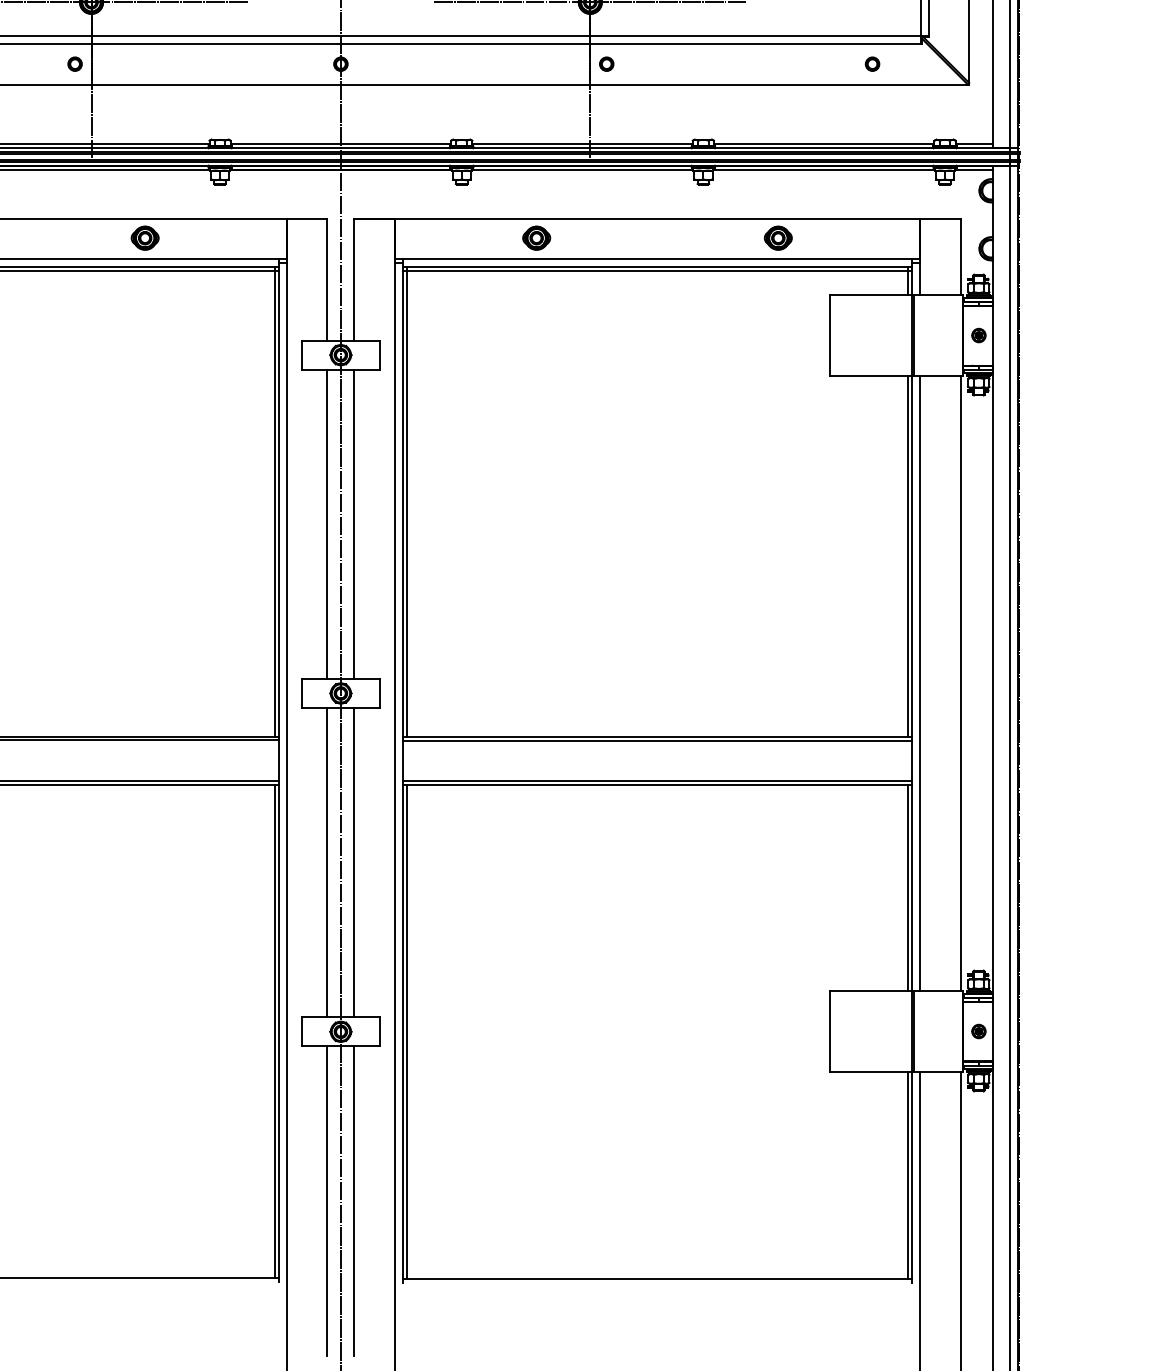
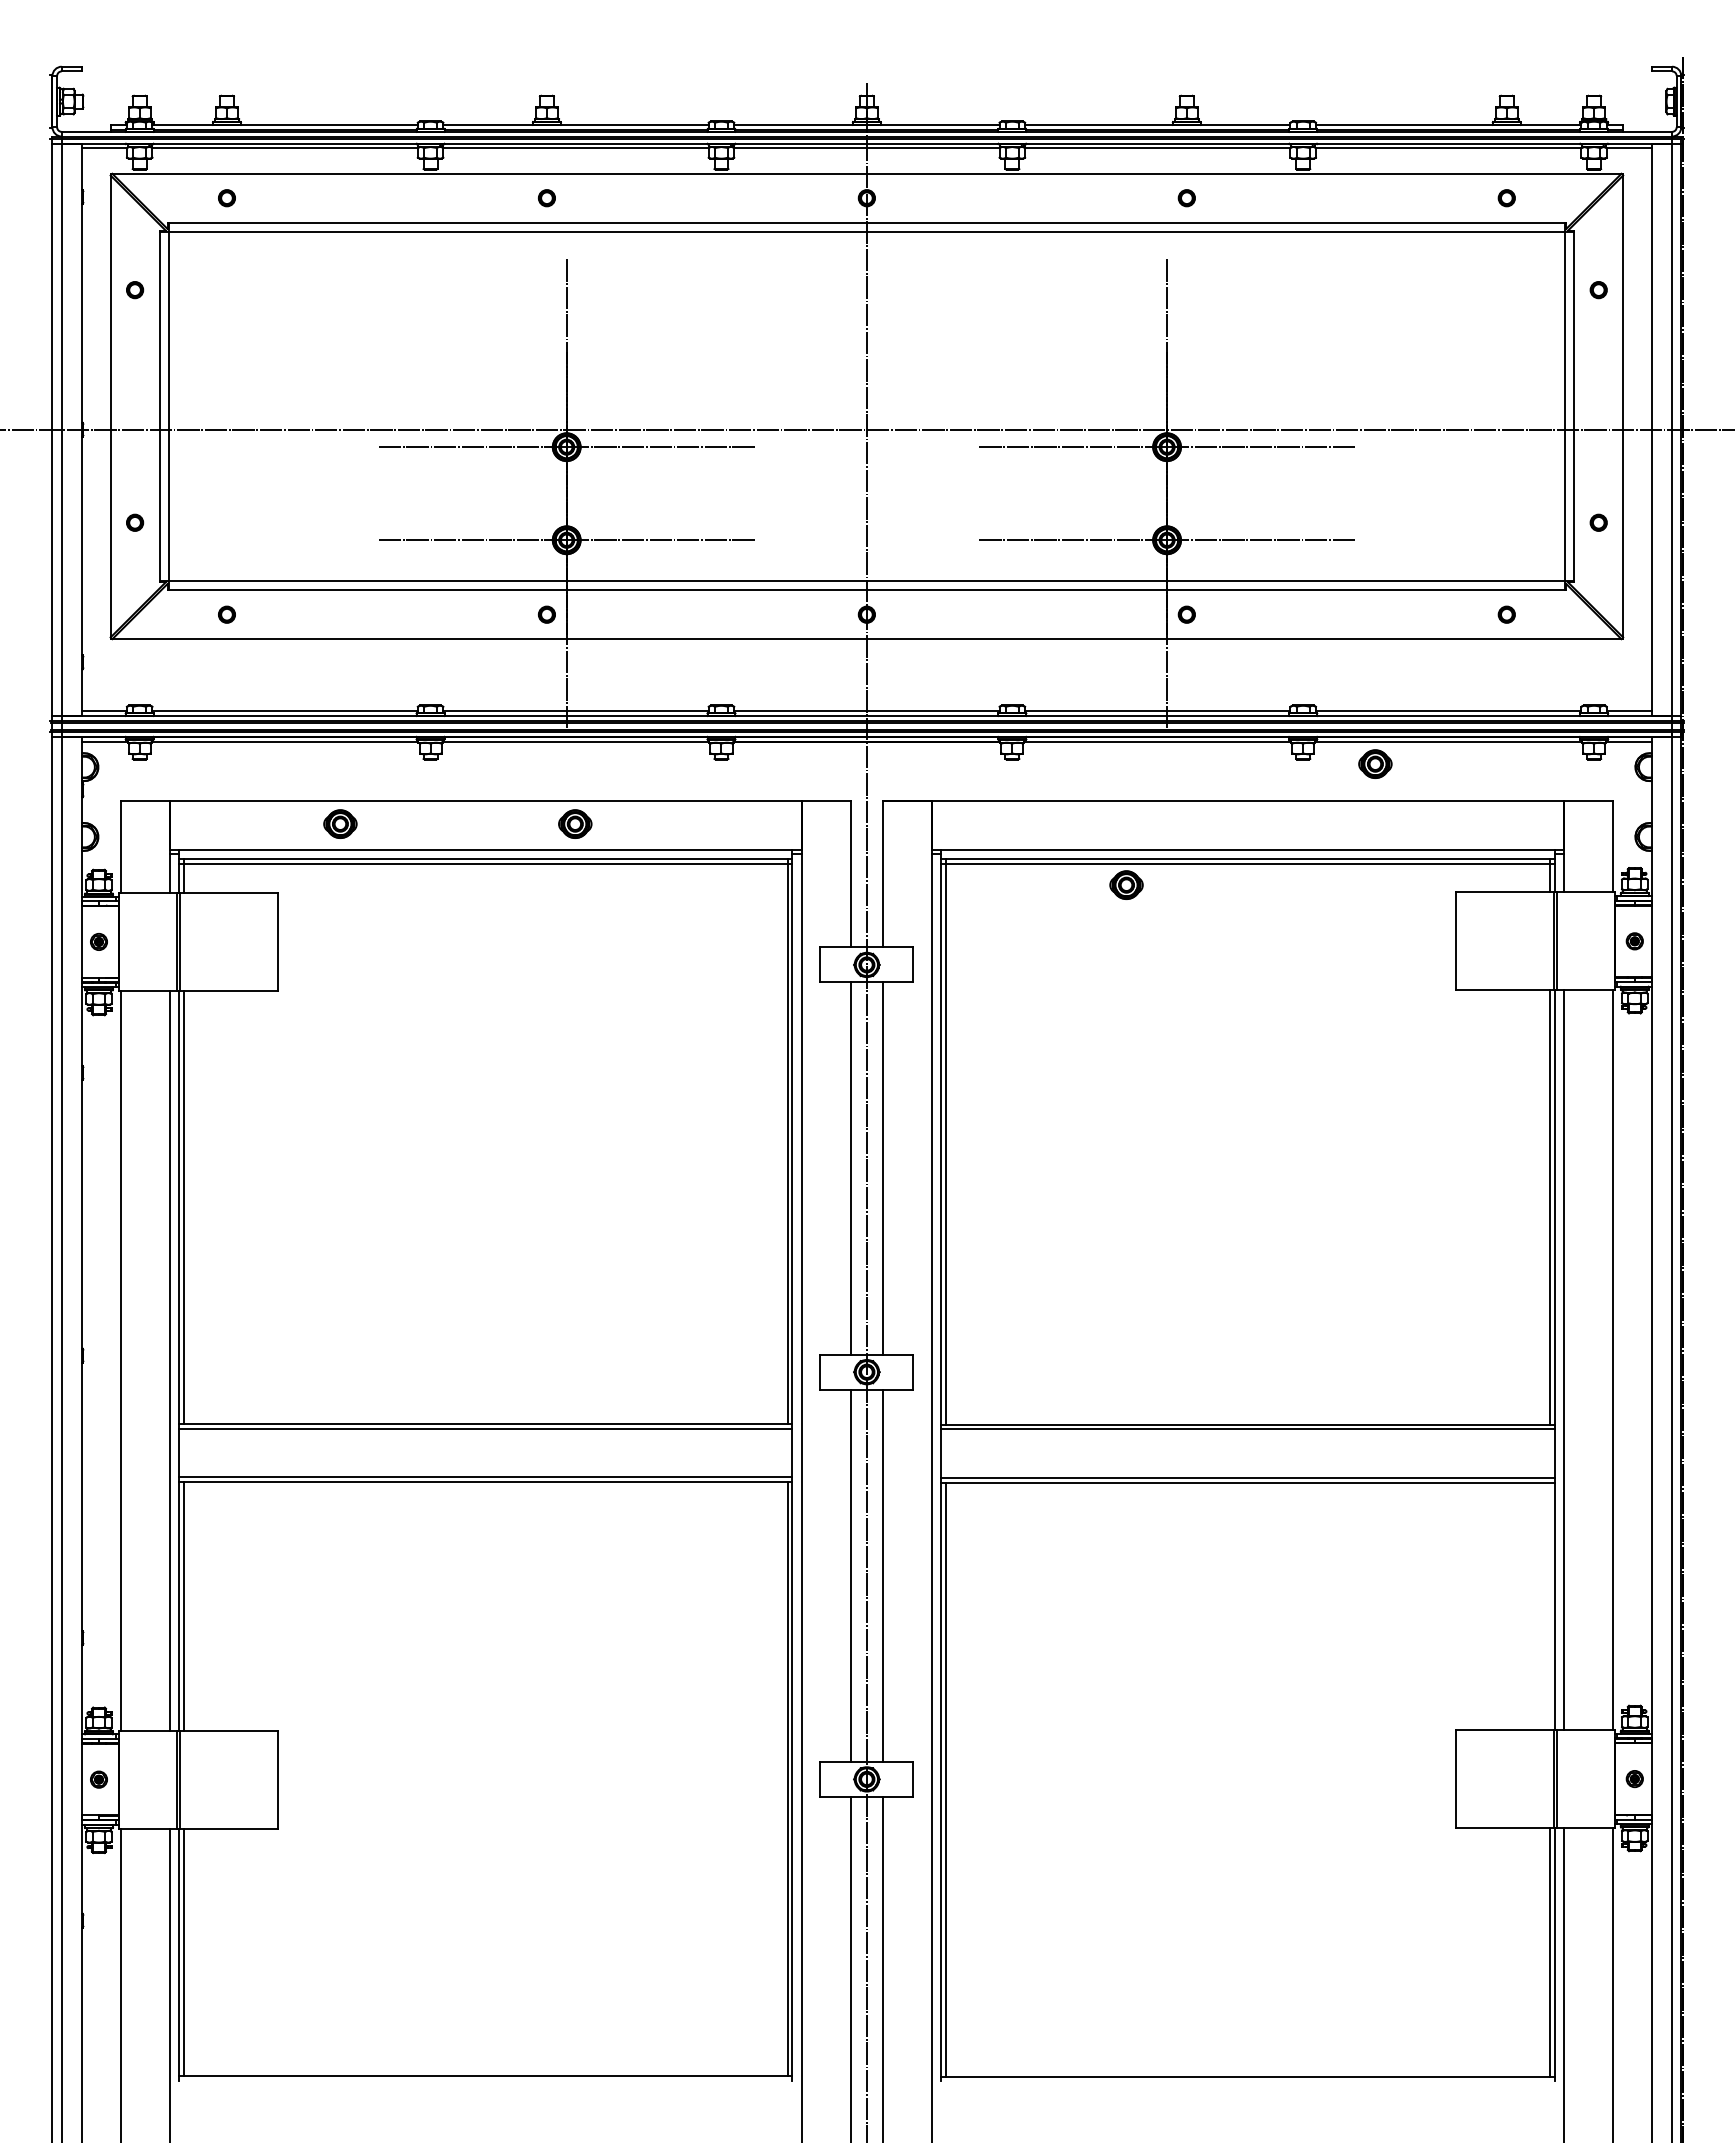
part: (145, 237) -> (575, 823), moved
part: (536, 237) -> (1126, 884), moved
part: (778, 237) -> (1375, 763), moved
line: (908, 888) -> (1549, 1606), removed

